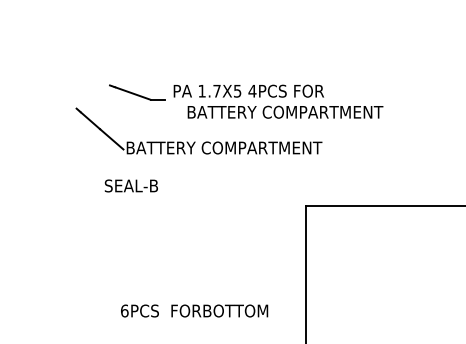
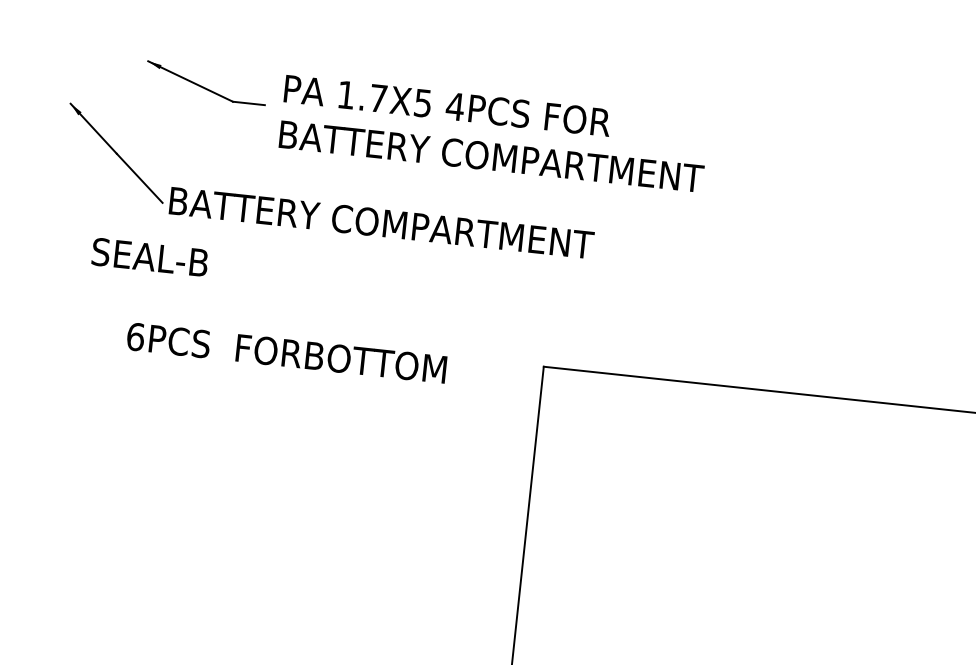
text: (285, 111) -> (491, 154), moved
text: (130, 185) -> (148, 256), moved
text: (194, 310) -> (286, 351), moved

